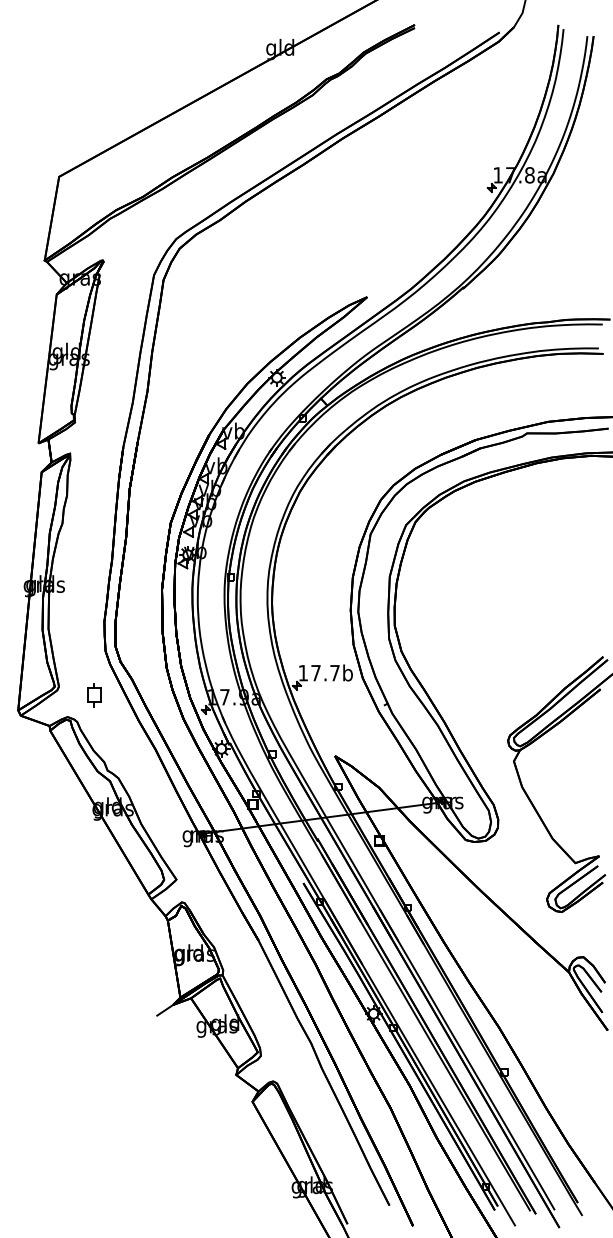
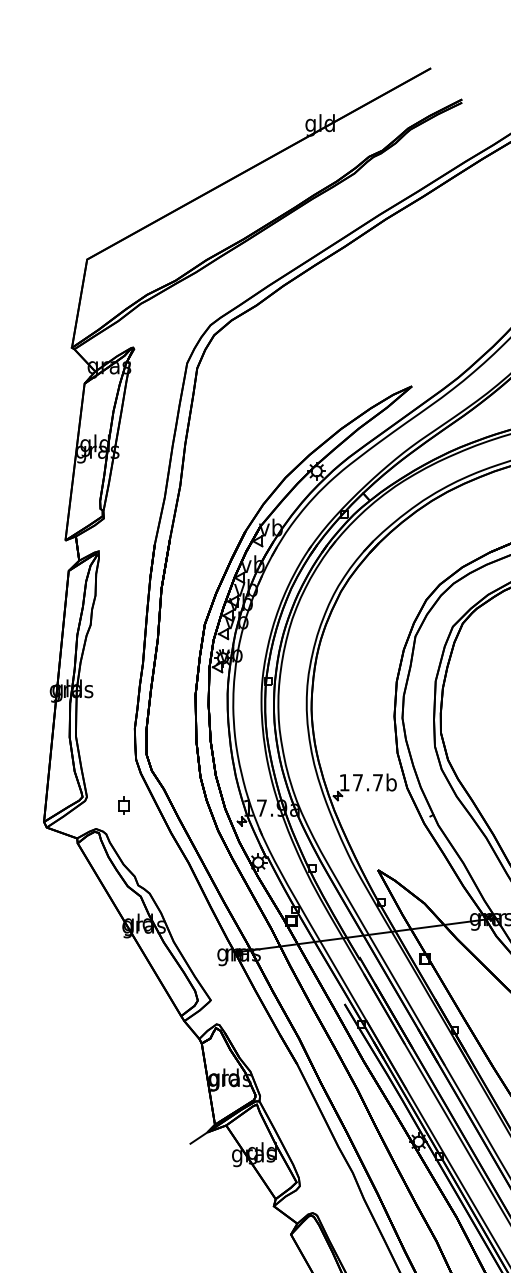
part: (93, 694) -> (123, 805), size x0.71

